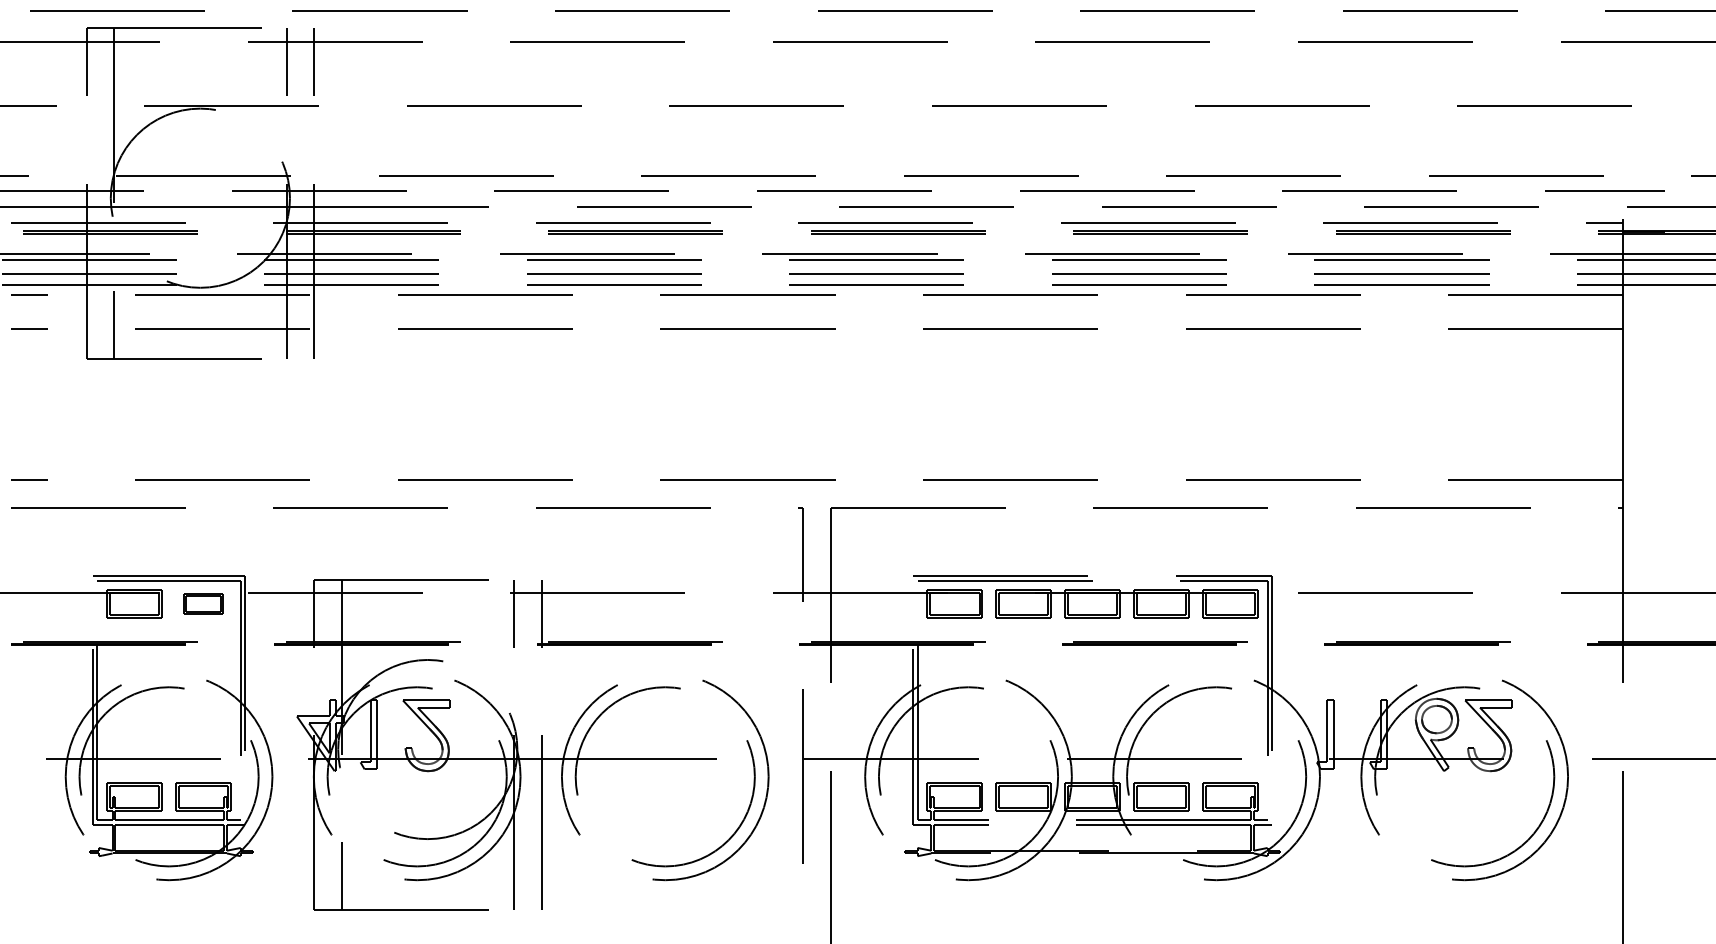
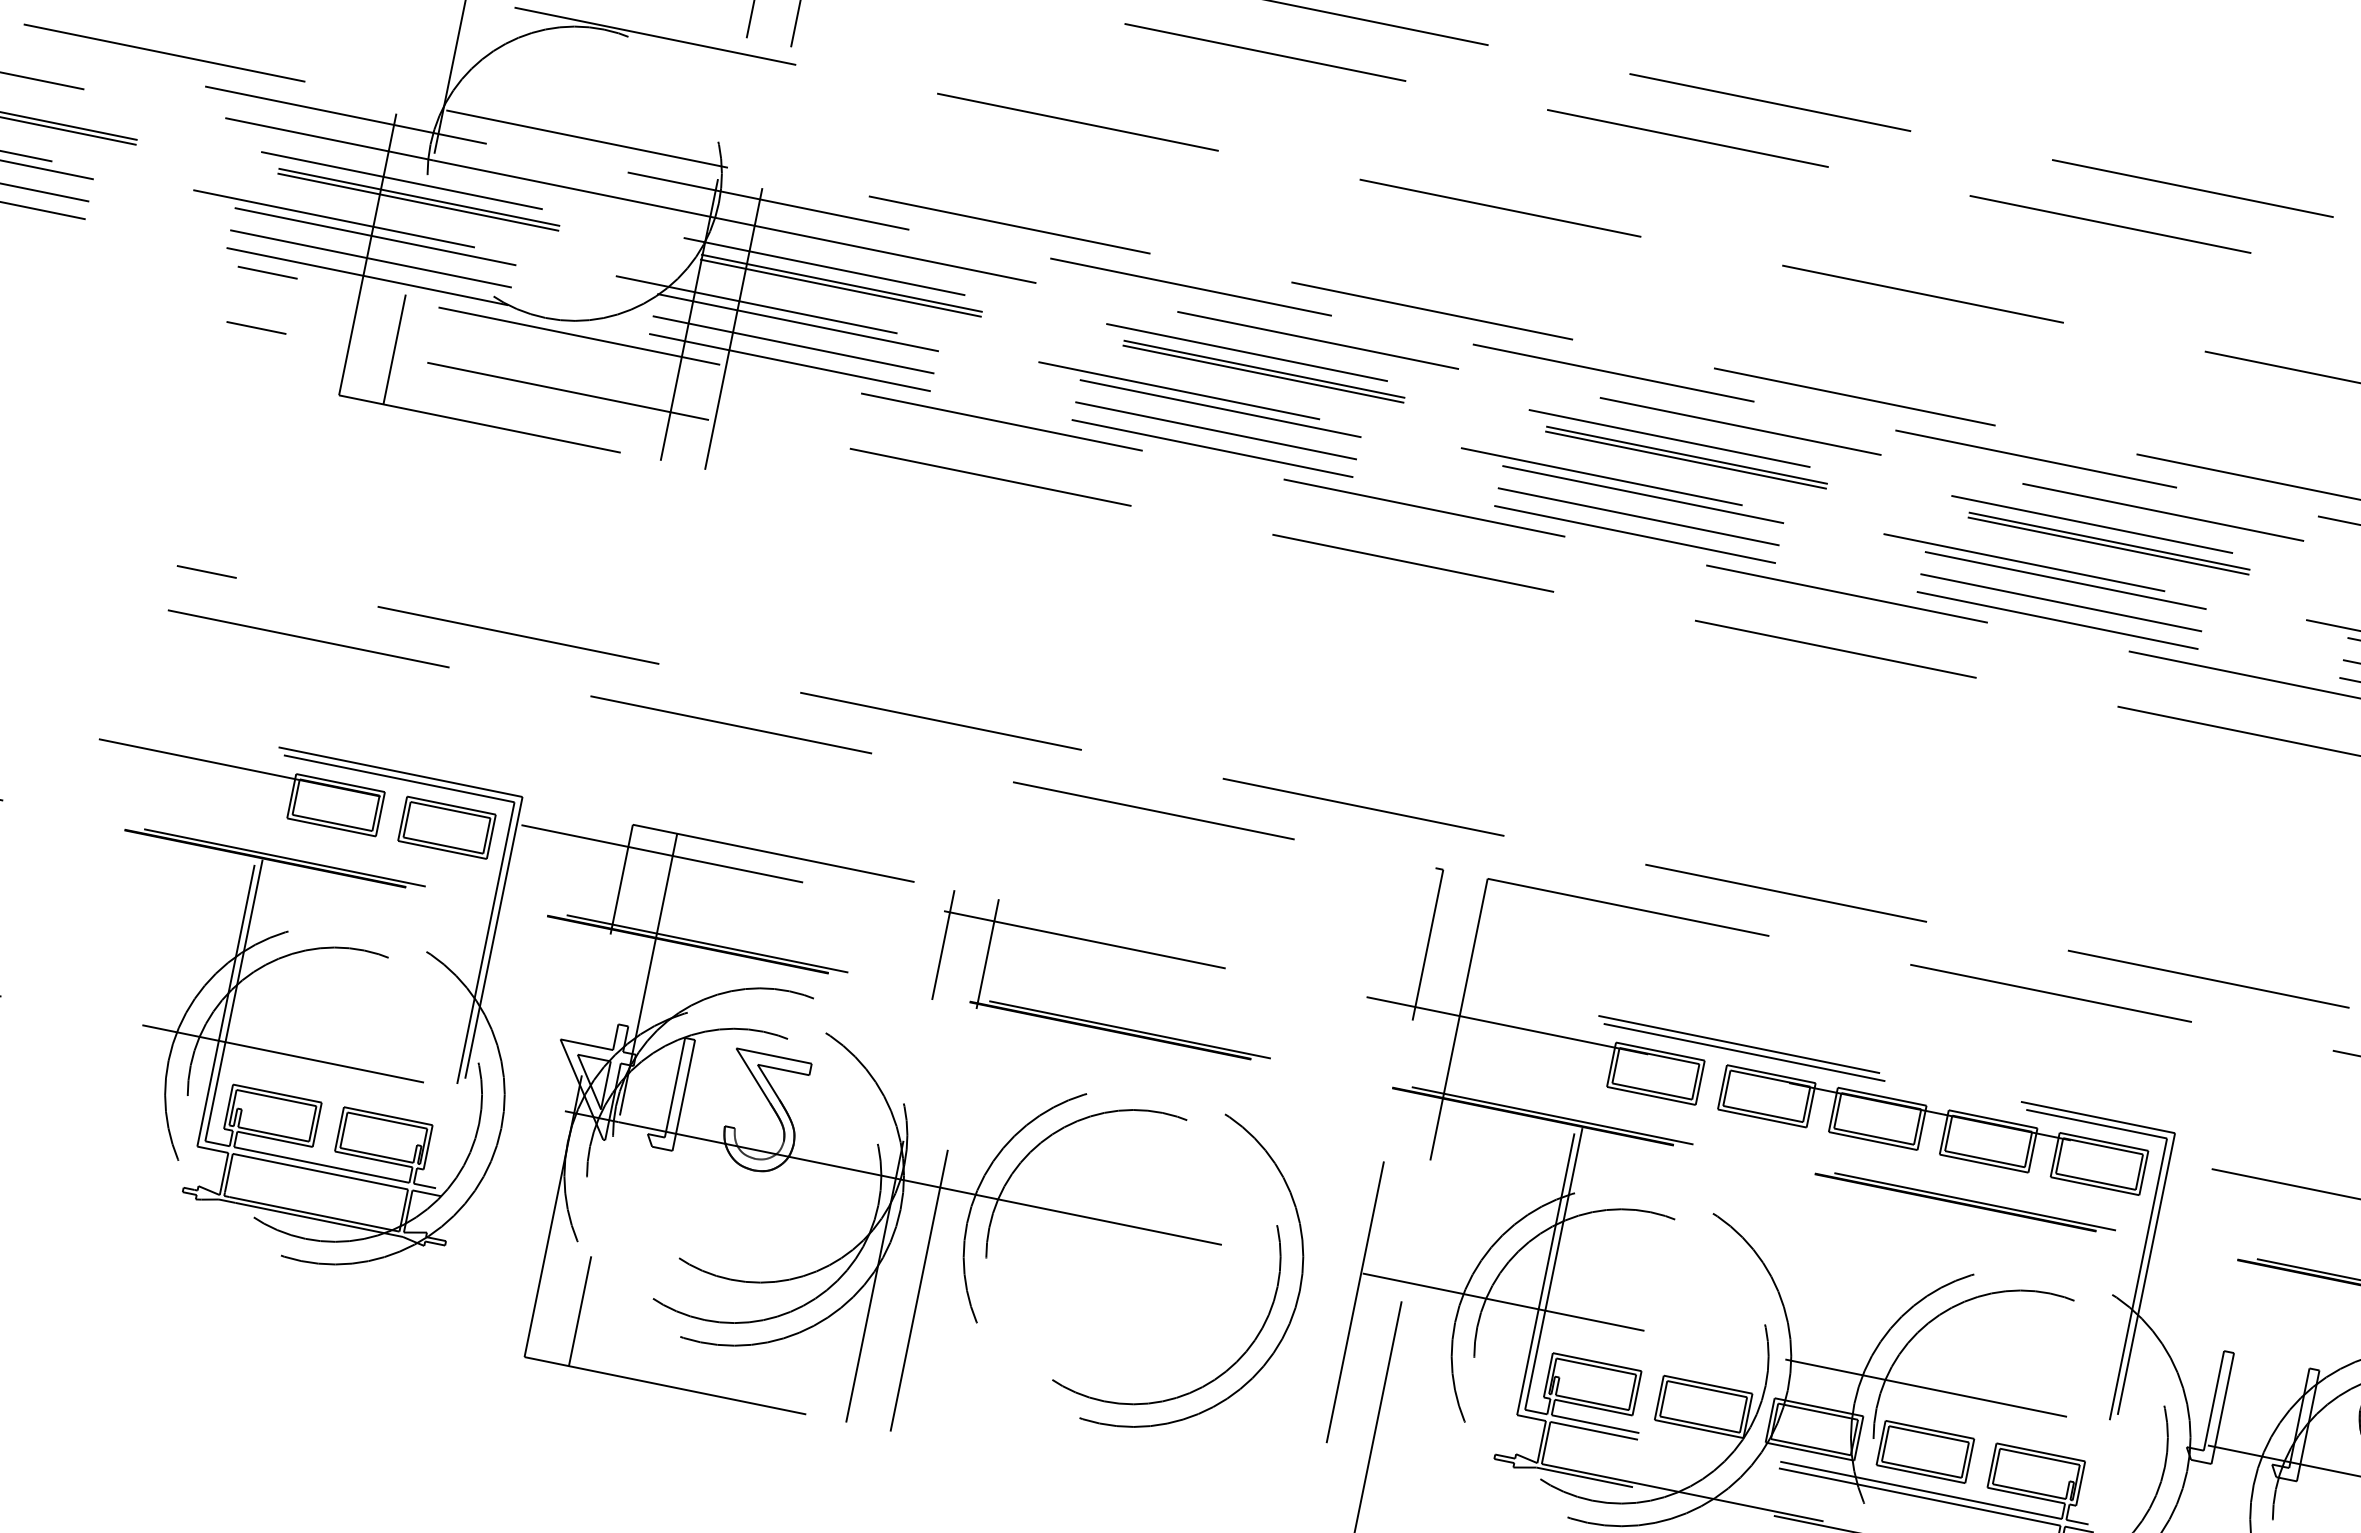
part: (203, 603) -> (447, 826), size x1.43

